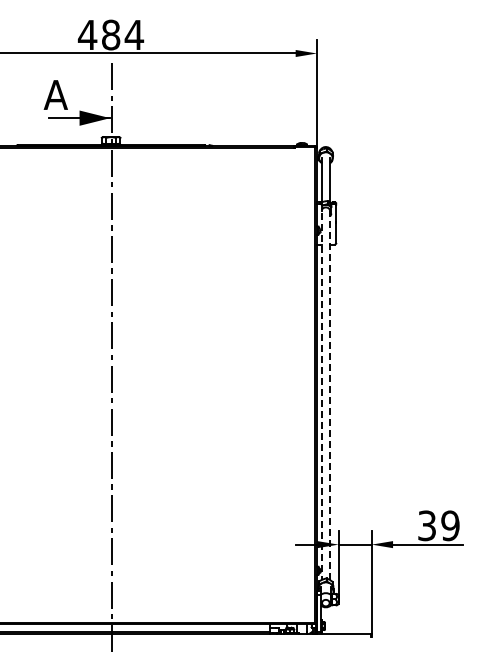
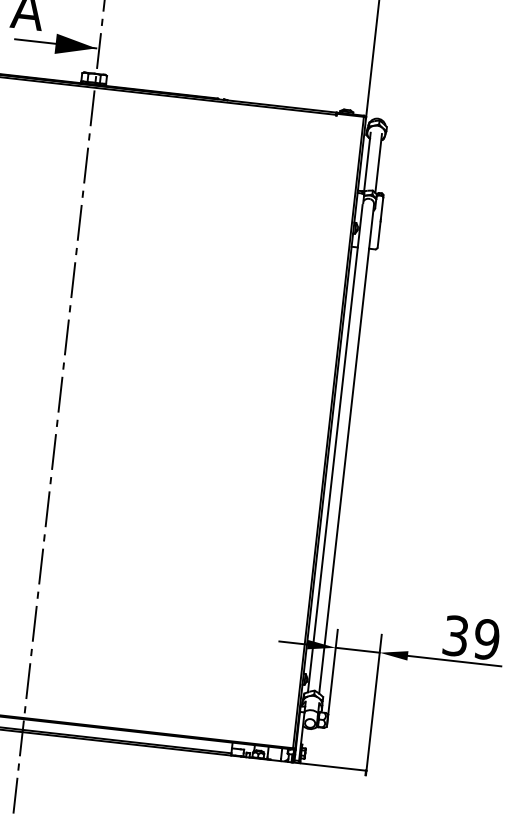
line: (330, 395) -> (347, 448), dashed -> solid
line: (321, 396) -> (335, 448), dashed -> solid

